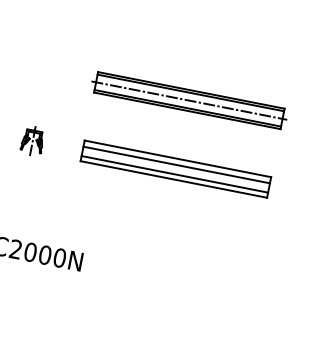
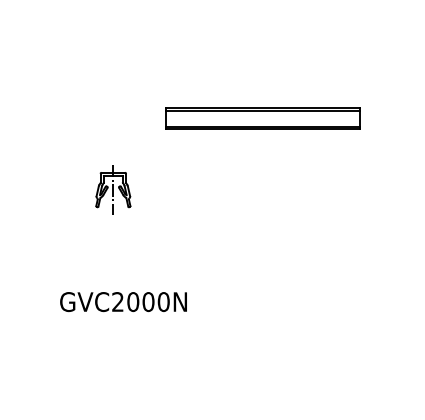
line: (189, 100) -> (262, 118), removed
part: (32, 140) -> (113, 189), size x1.6
part: (175, 168) -> (262, 189), removed

